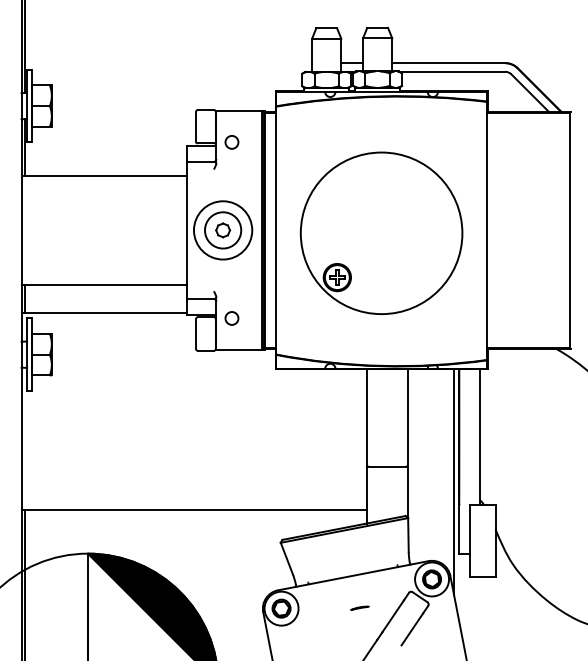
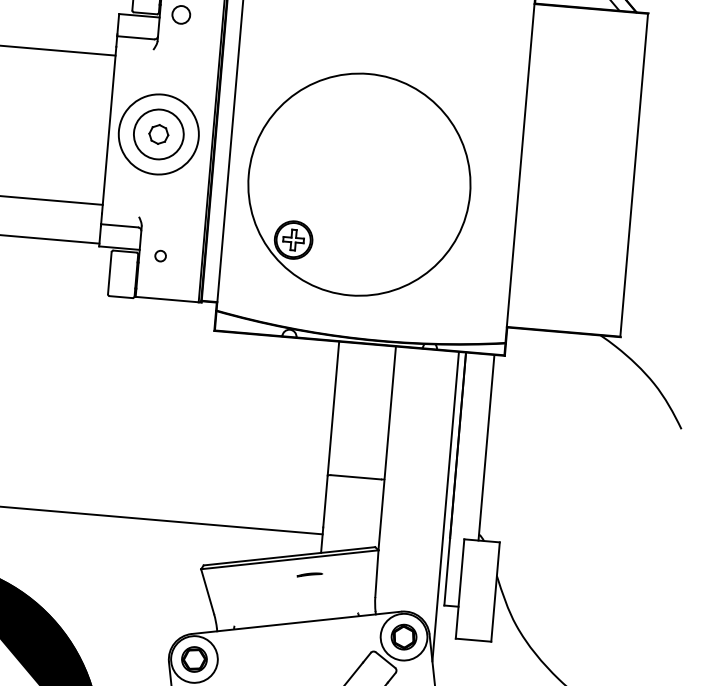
part: (381, 232) -> (359, 183), moved
circle: (231, 318) -> (159, 256), size x0.6
line: (359, 607) -> (309, 573), moved

